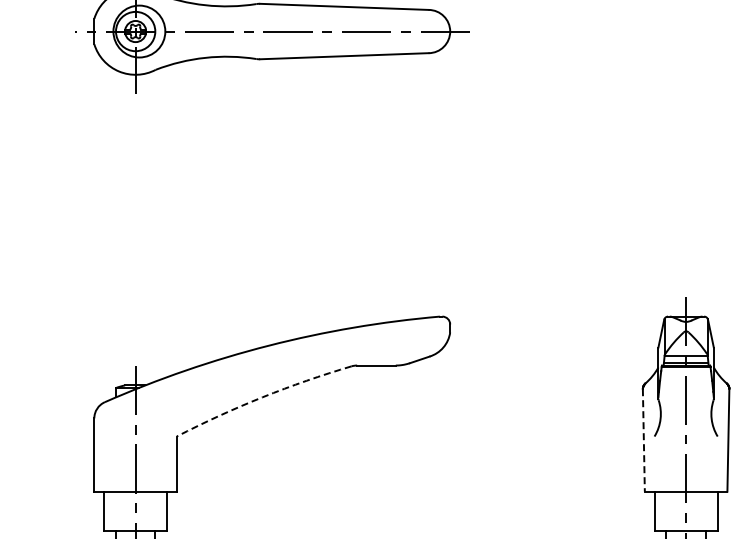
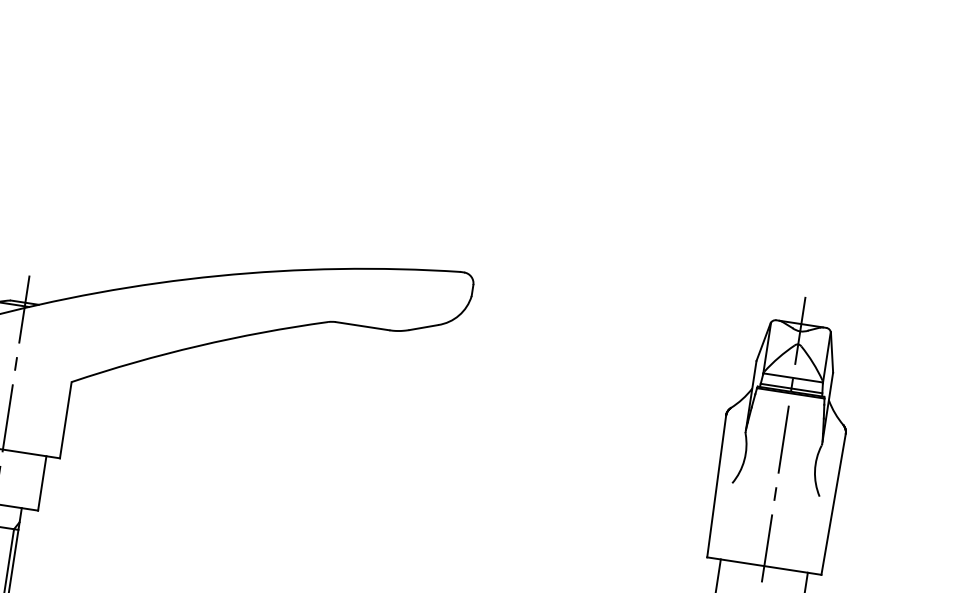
arc: (262, 397) -> (198, 346), dashed -> solid
line: (643, 440) -> (716, 486), dashed -> solid

